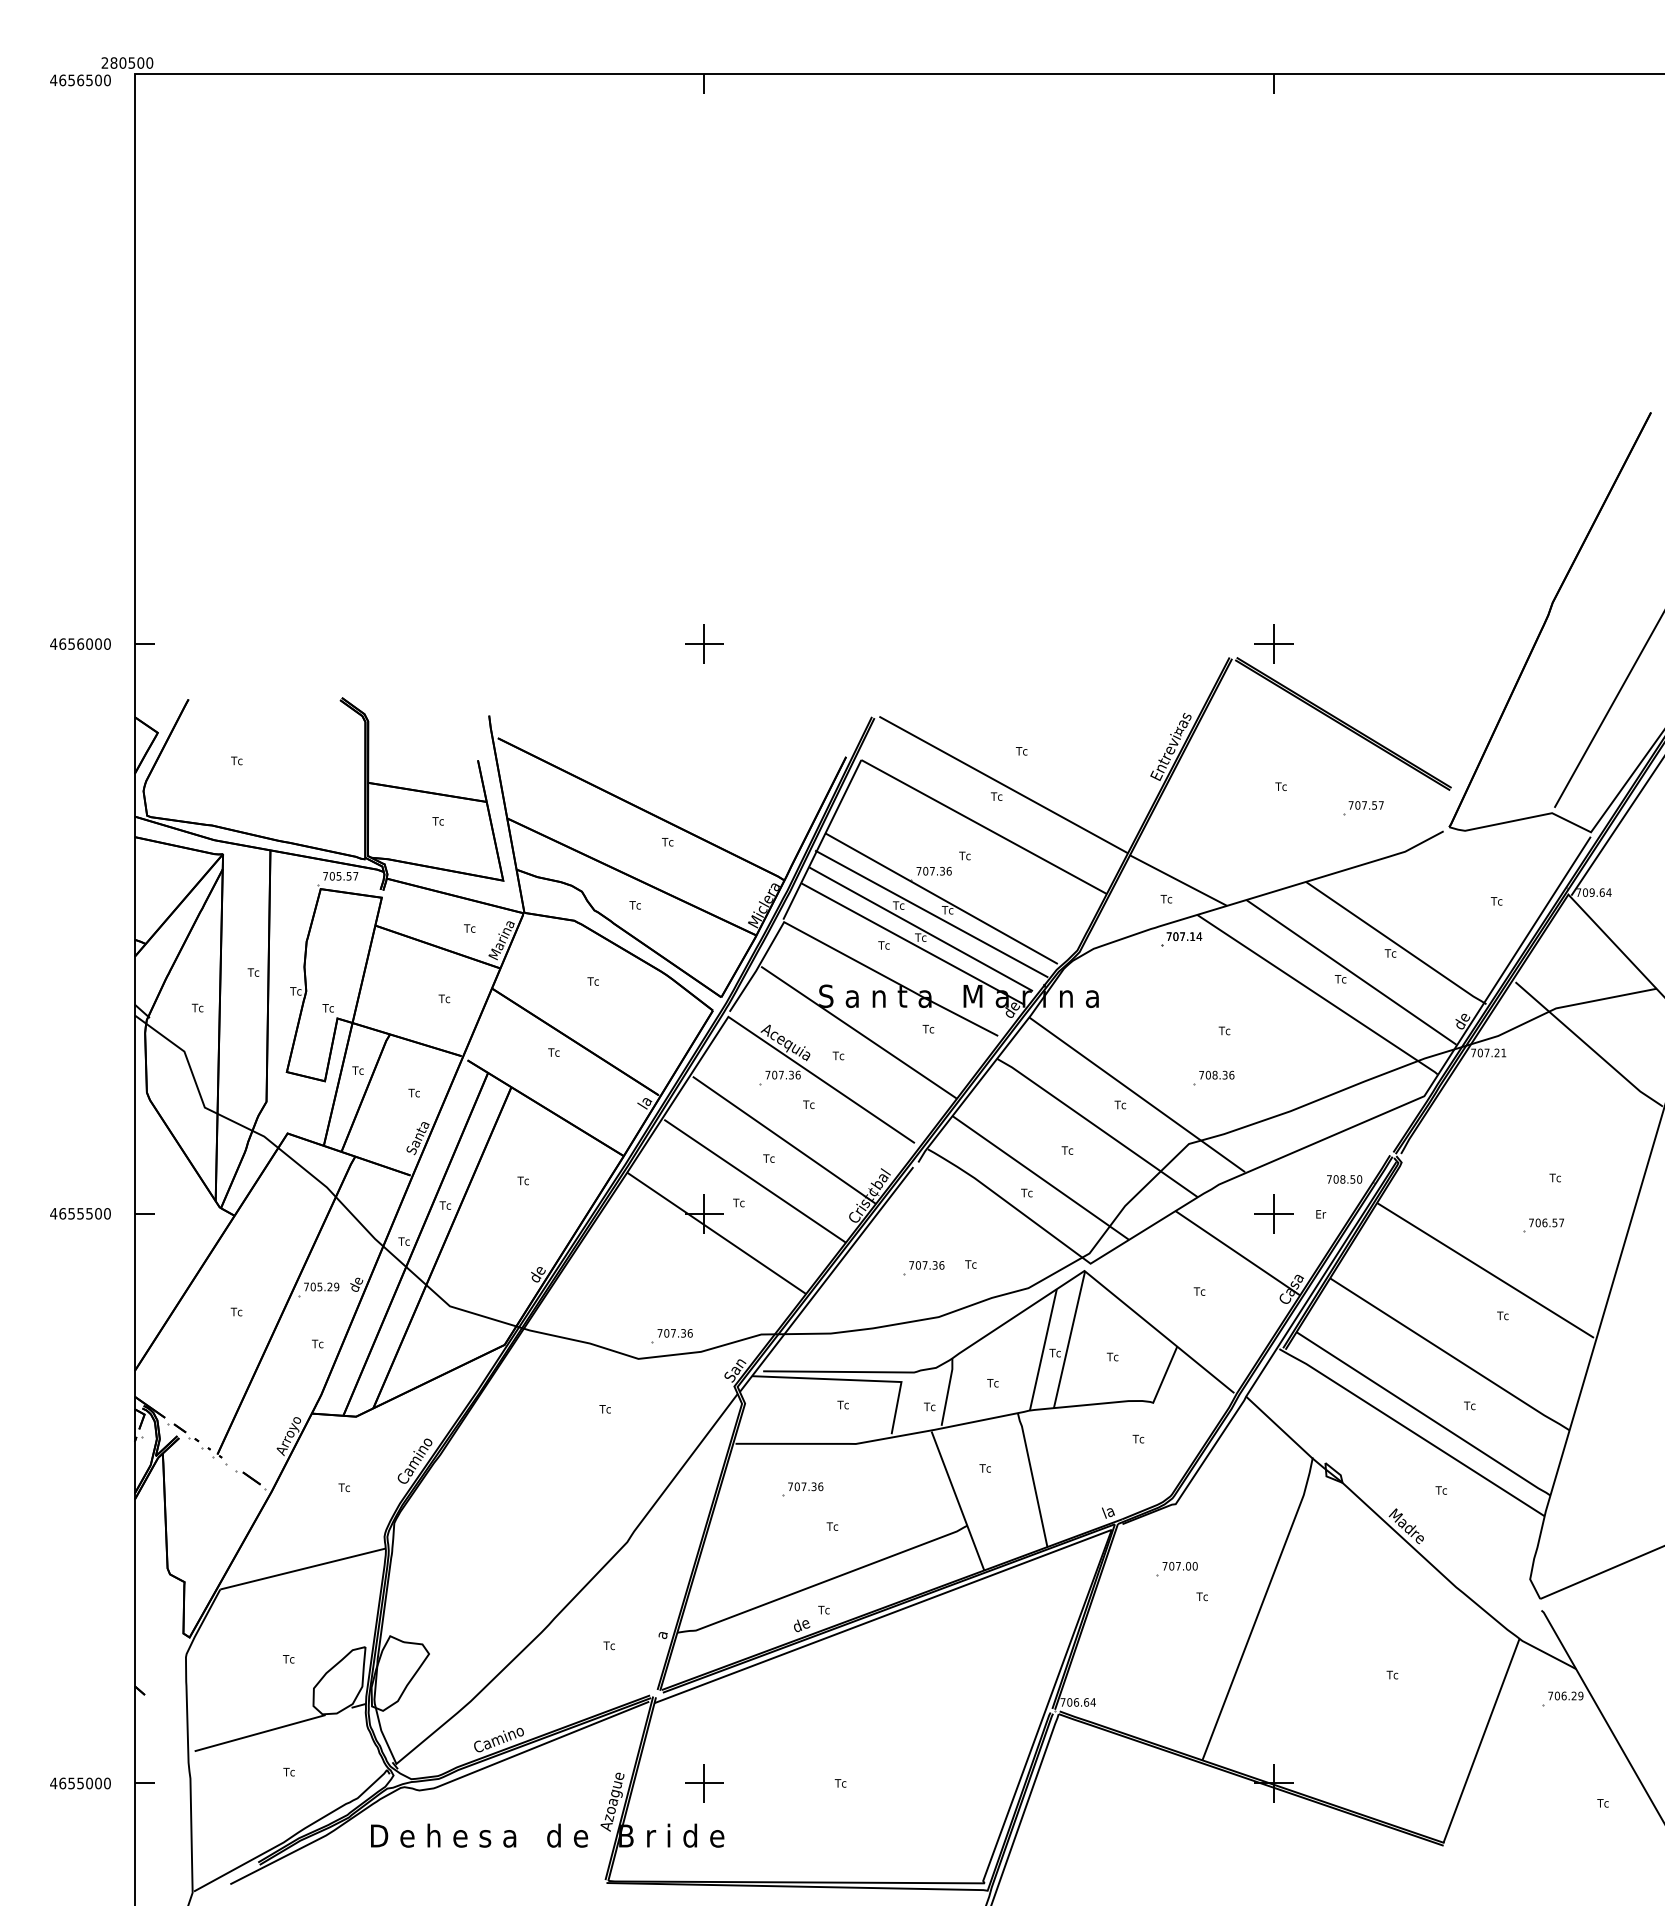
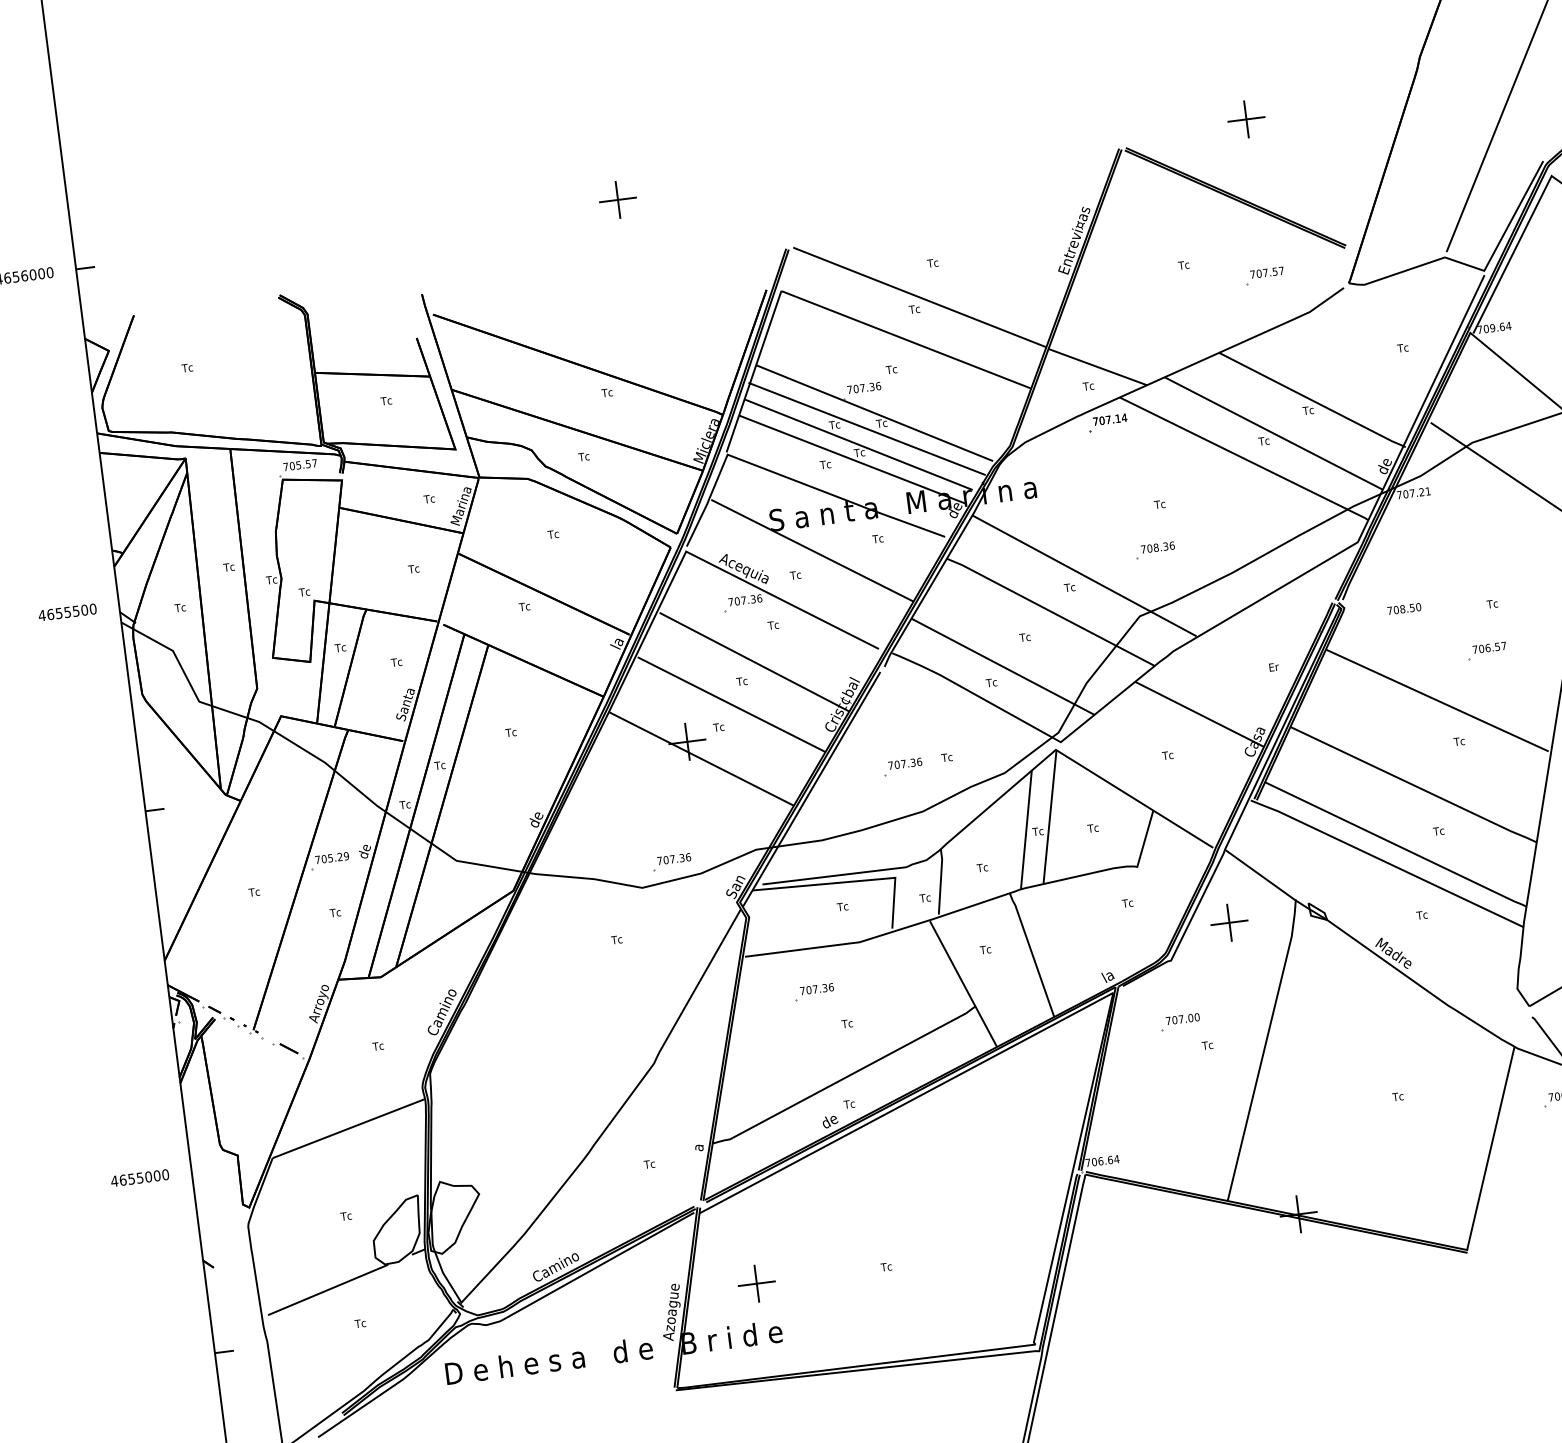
part: (1273, 643) -> (1245, 118), moved
text: (1344, 1179) -> (1404, 609), moved
text: (80, 1213) -> (67, 612), moved
part: (1273, 1213) -> (1228, 922), moved
text: (80, 1783) -> (140, 1178), moved

